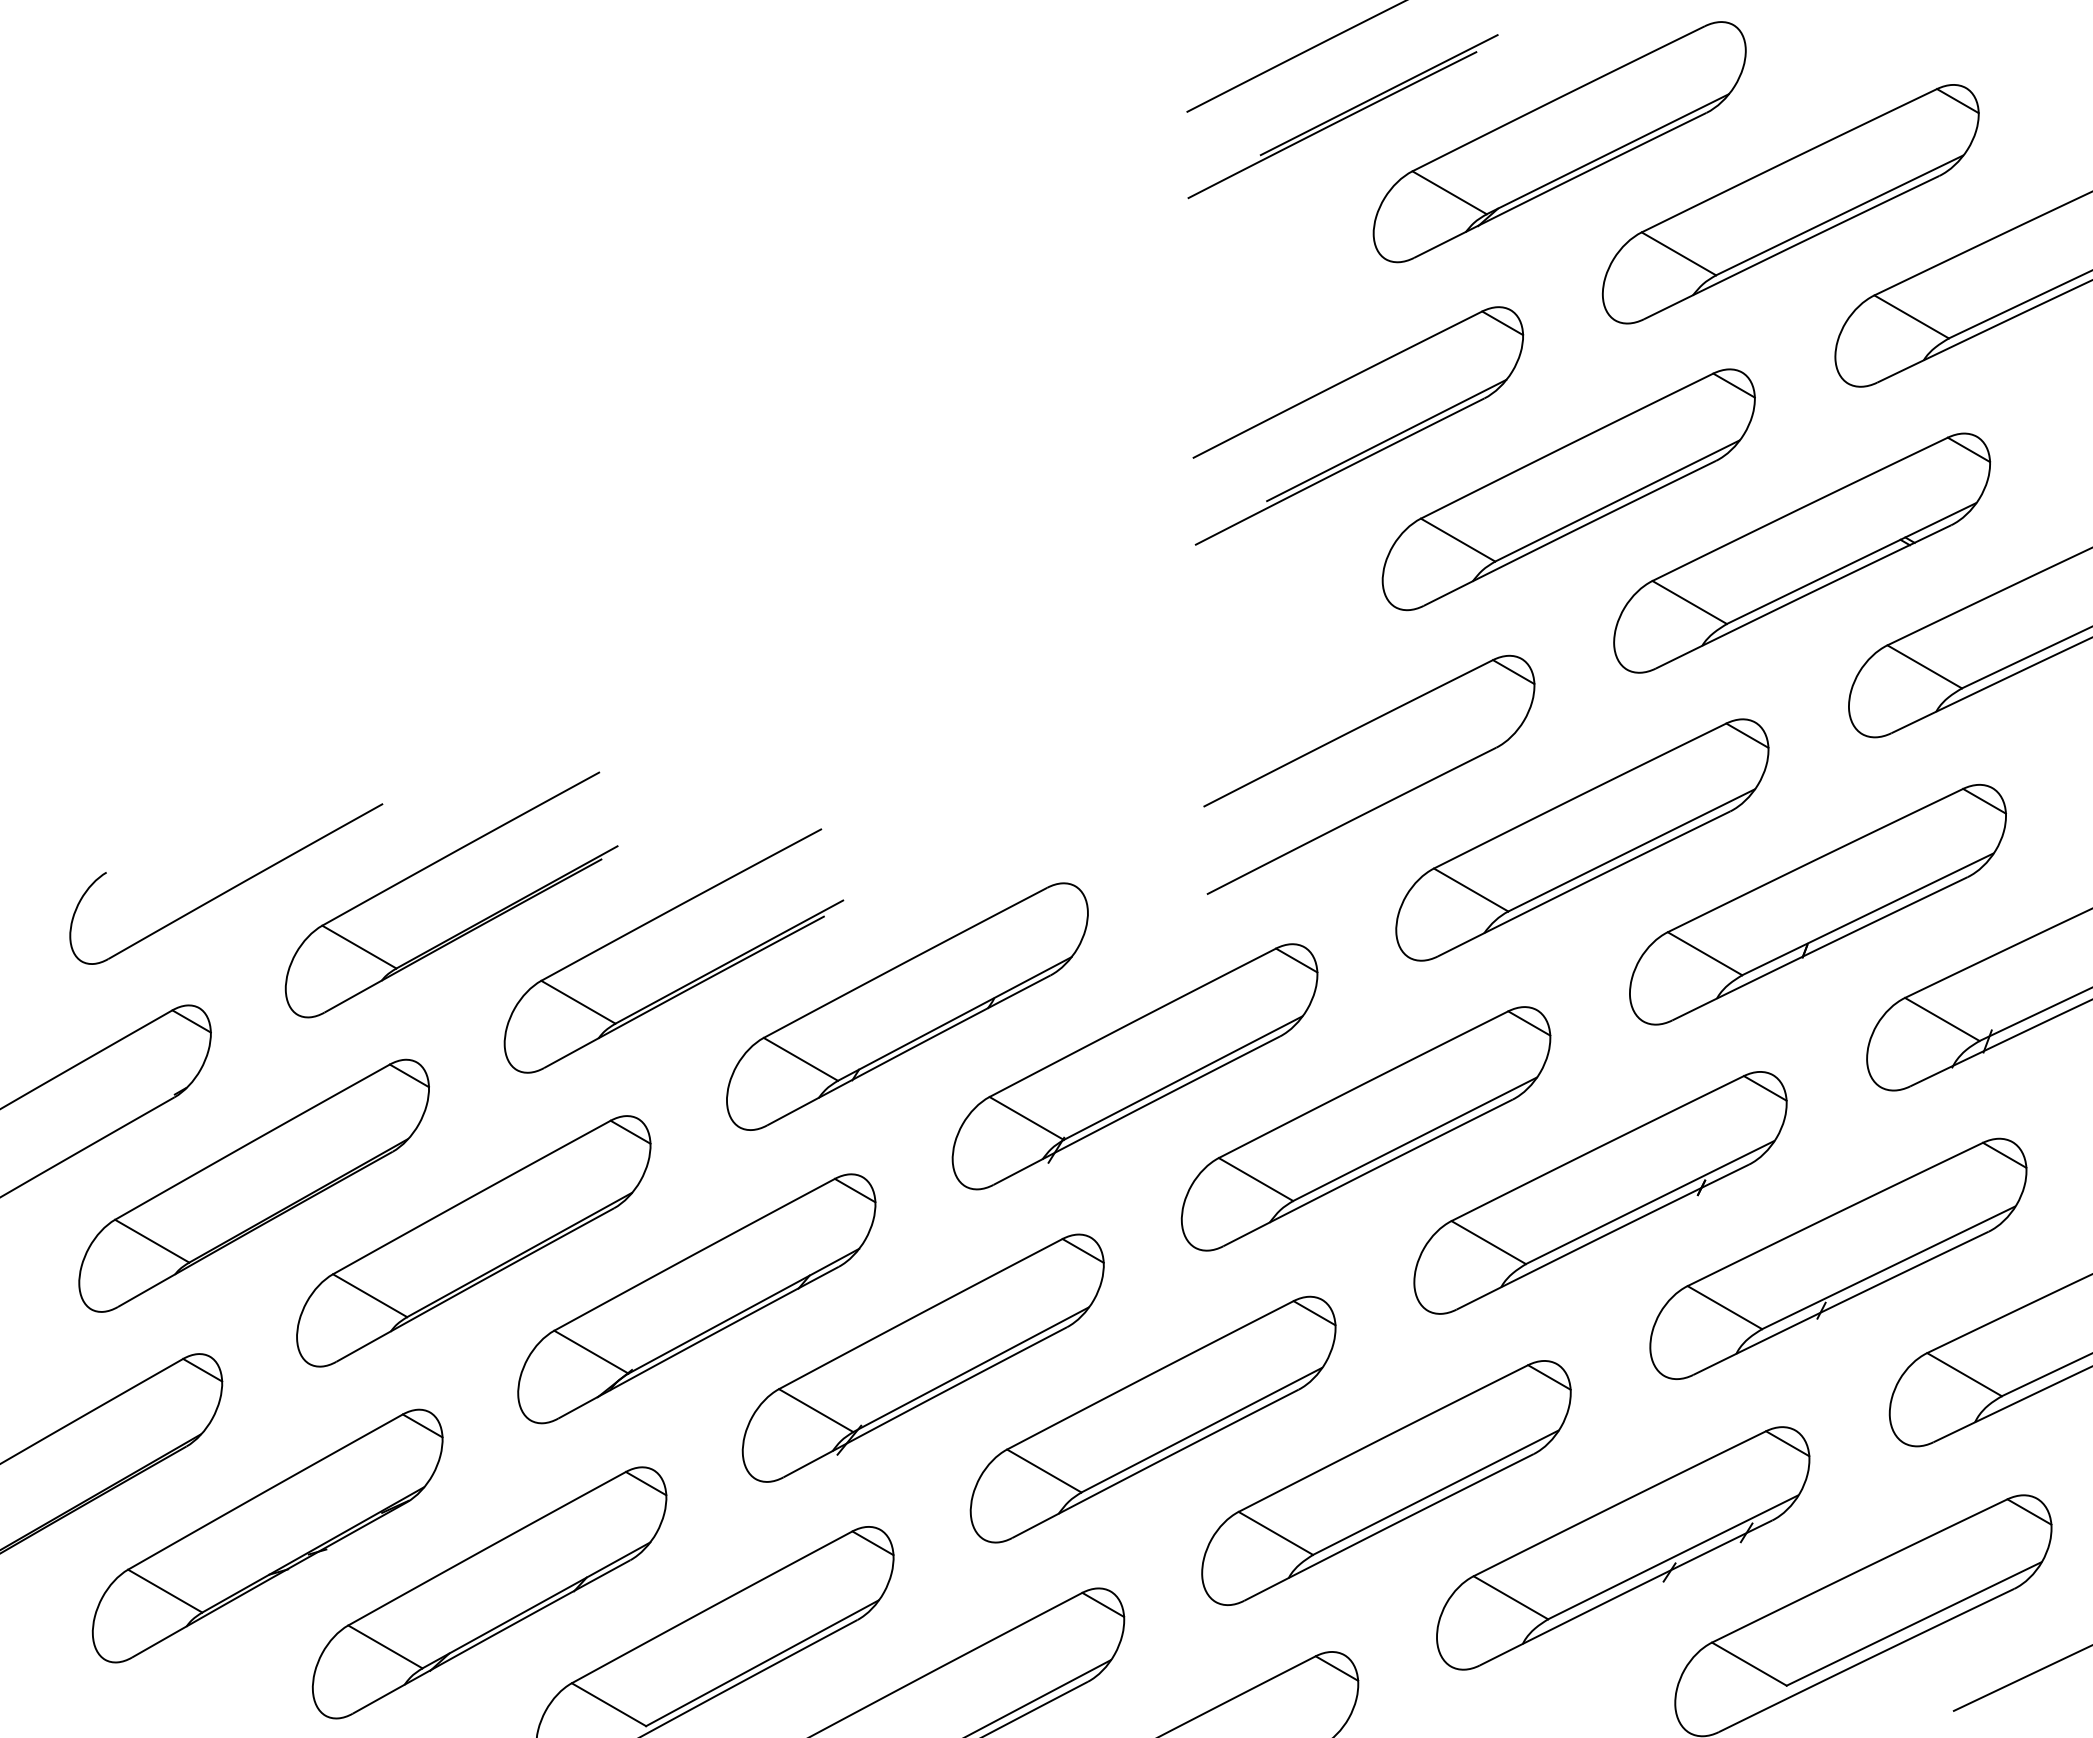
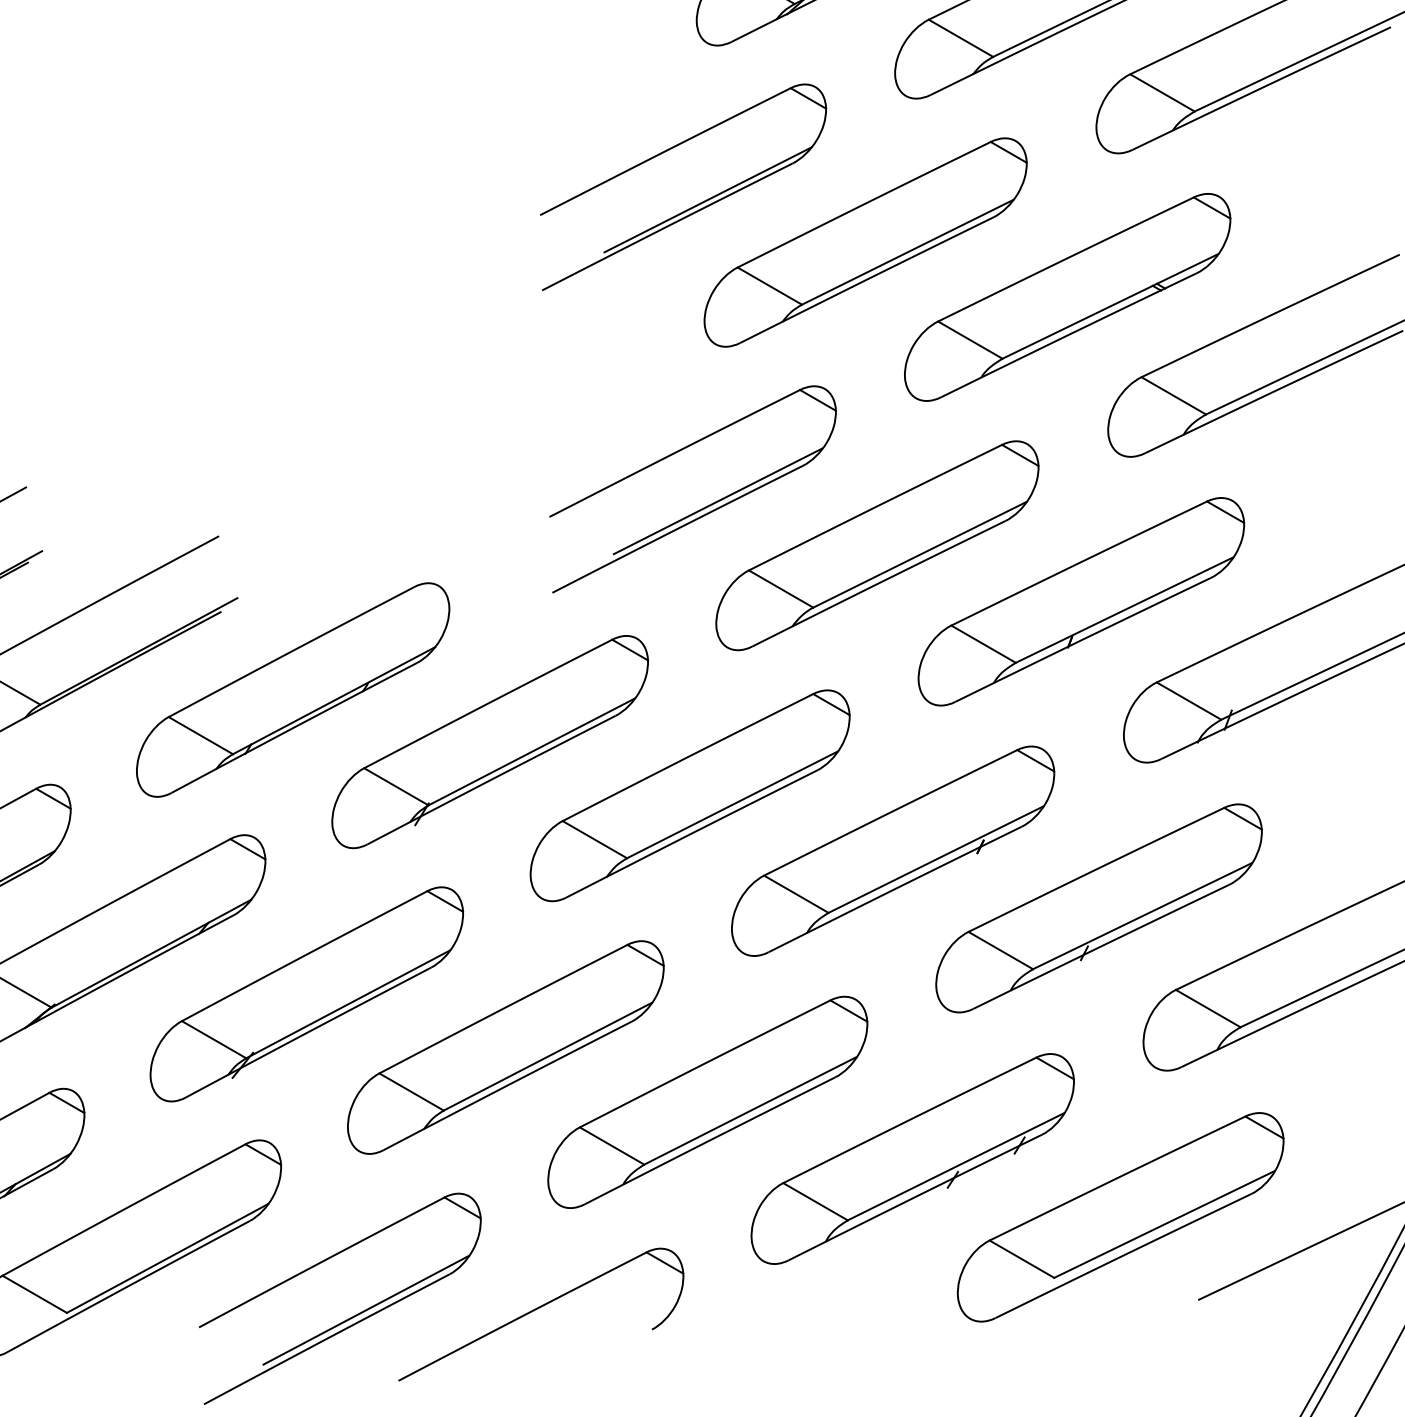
line: (1398, 788) -> (718, 501), added

